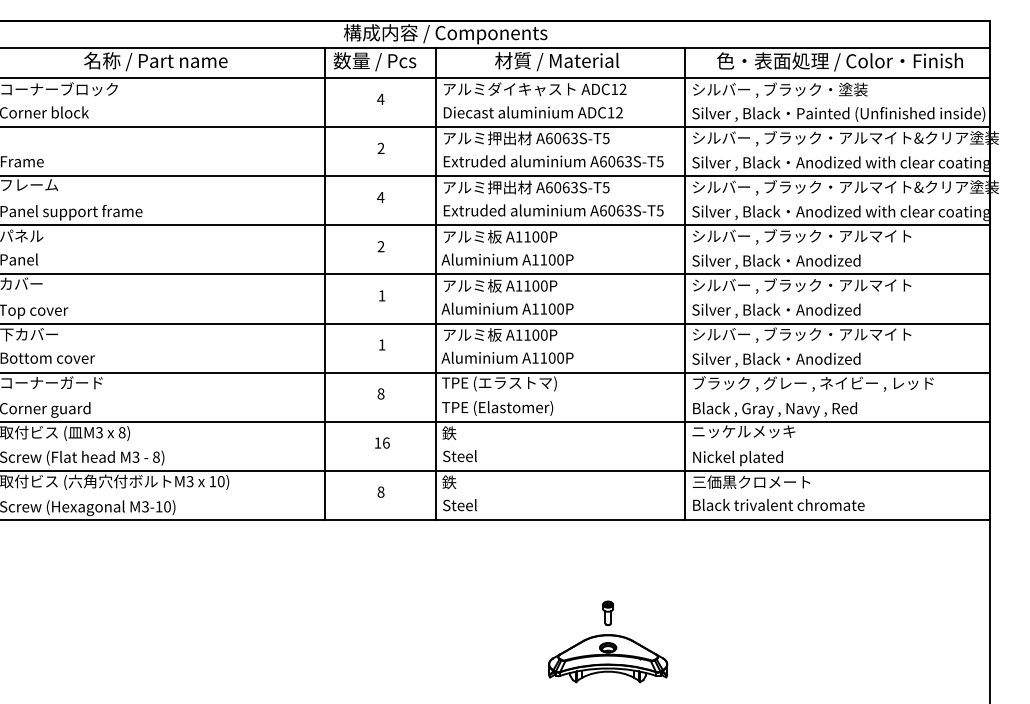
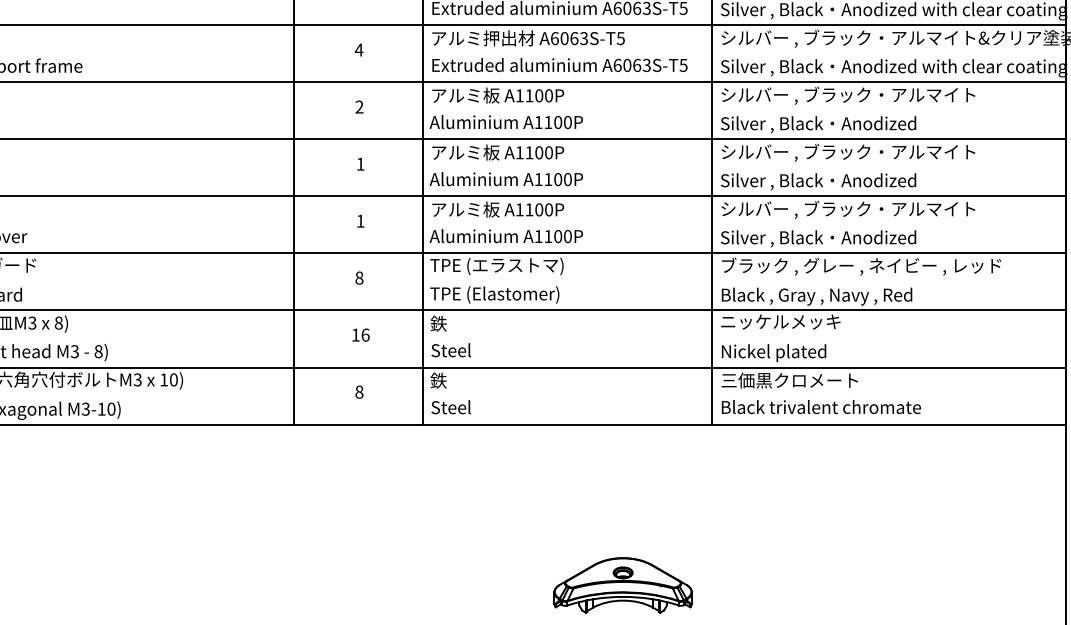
part: (608, 613) -> (623, 533), removed

